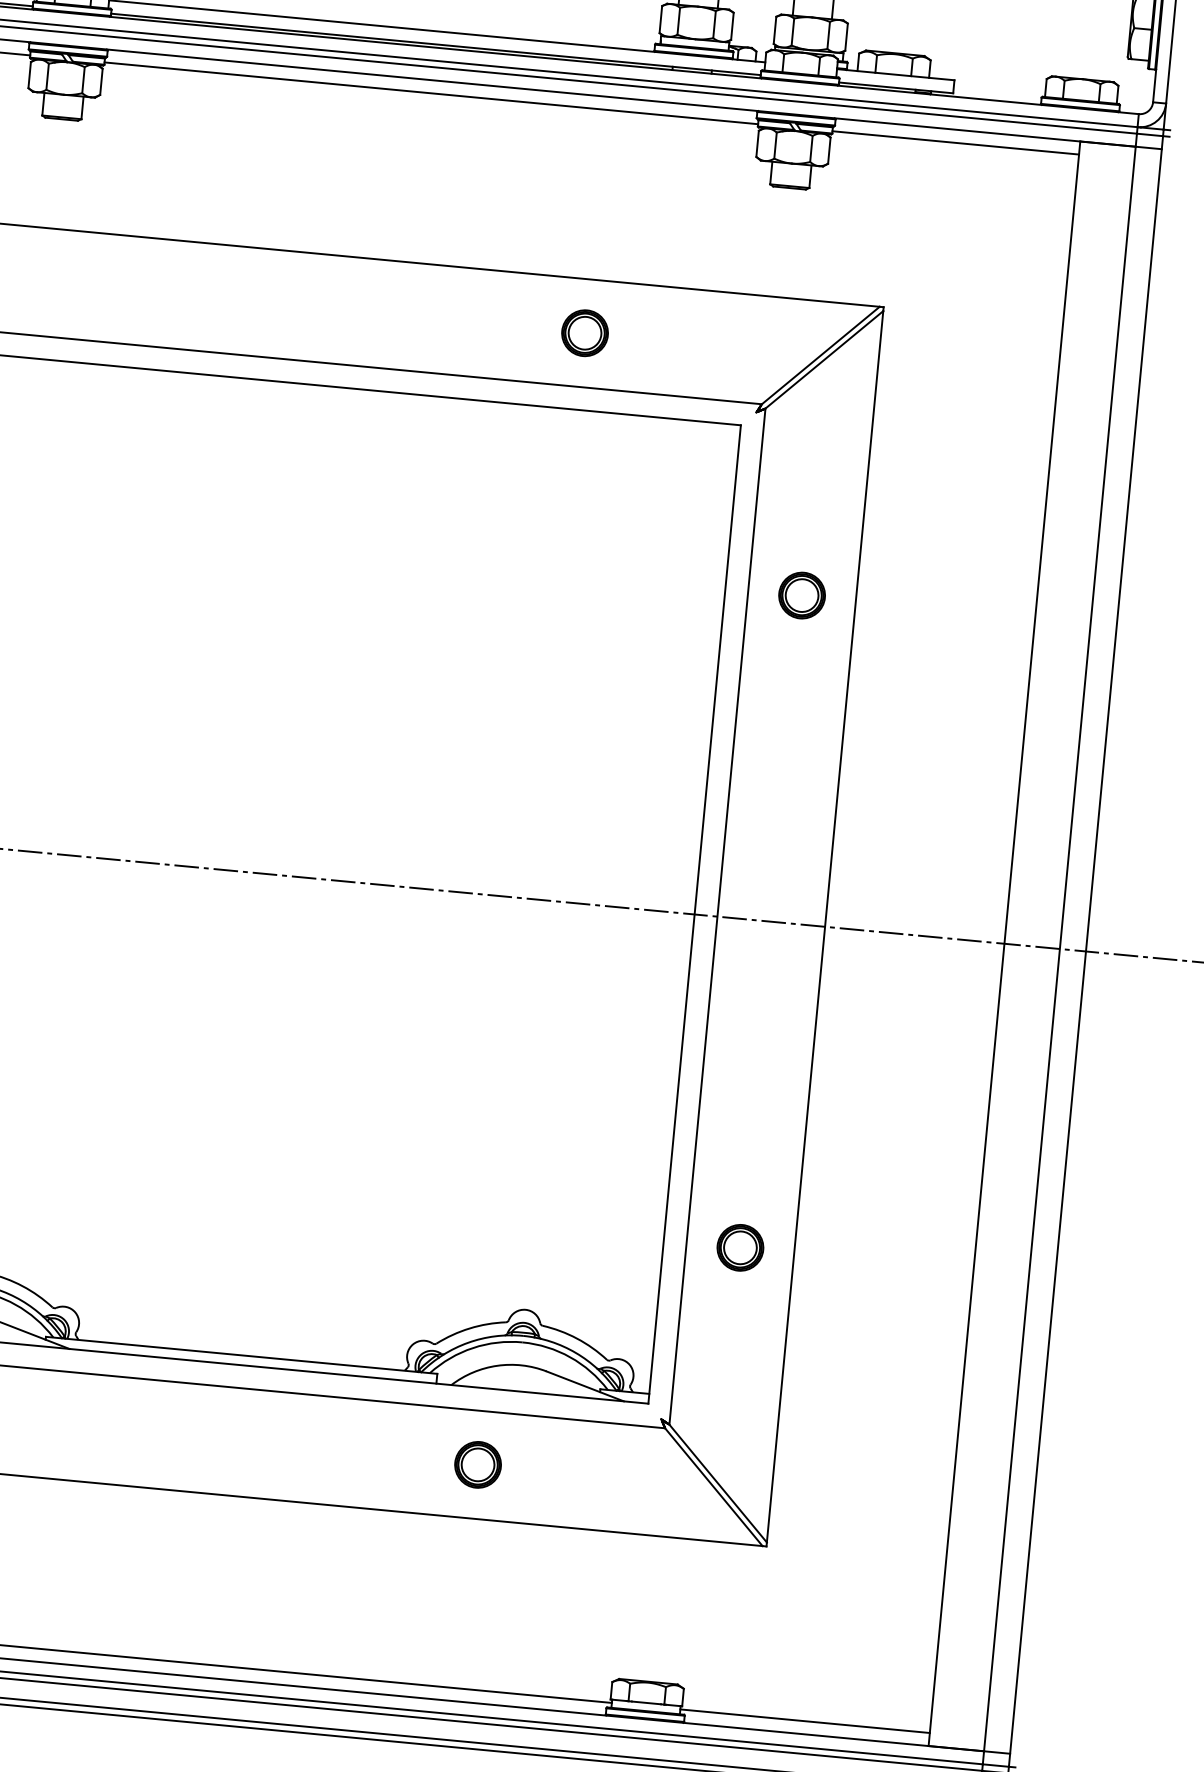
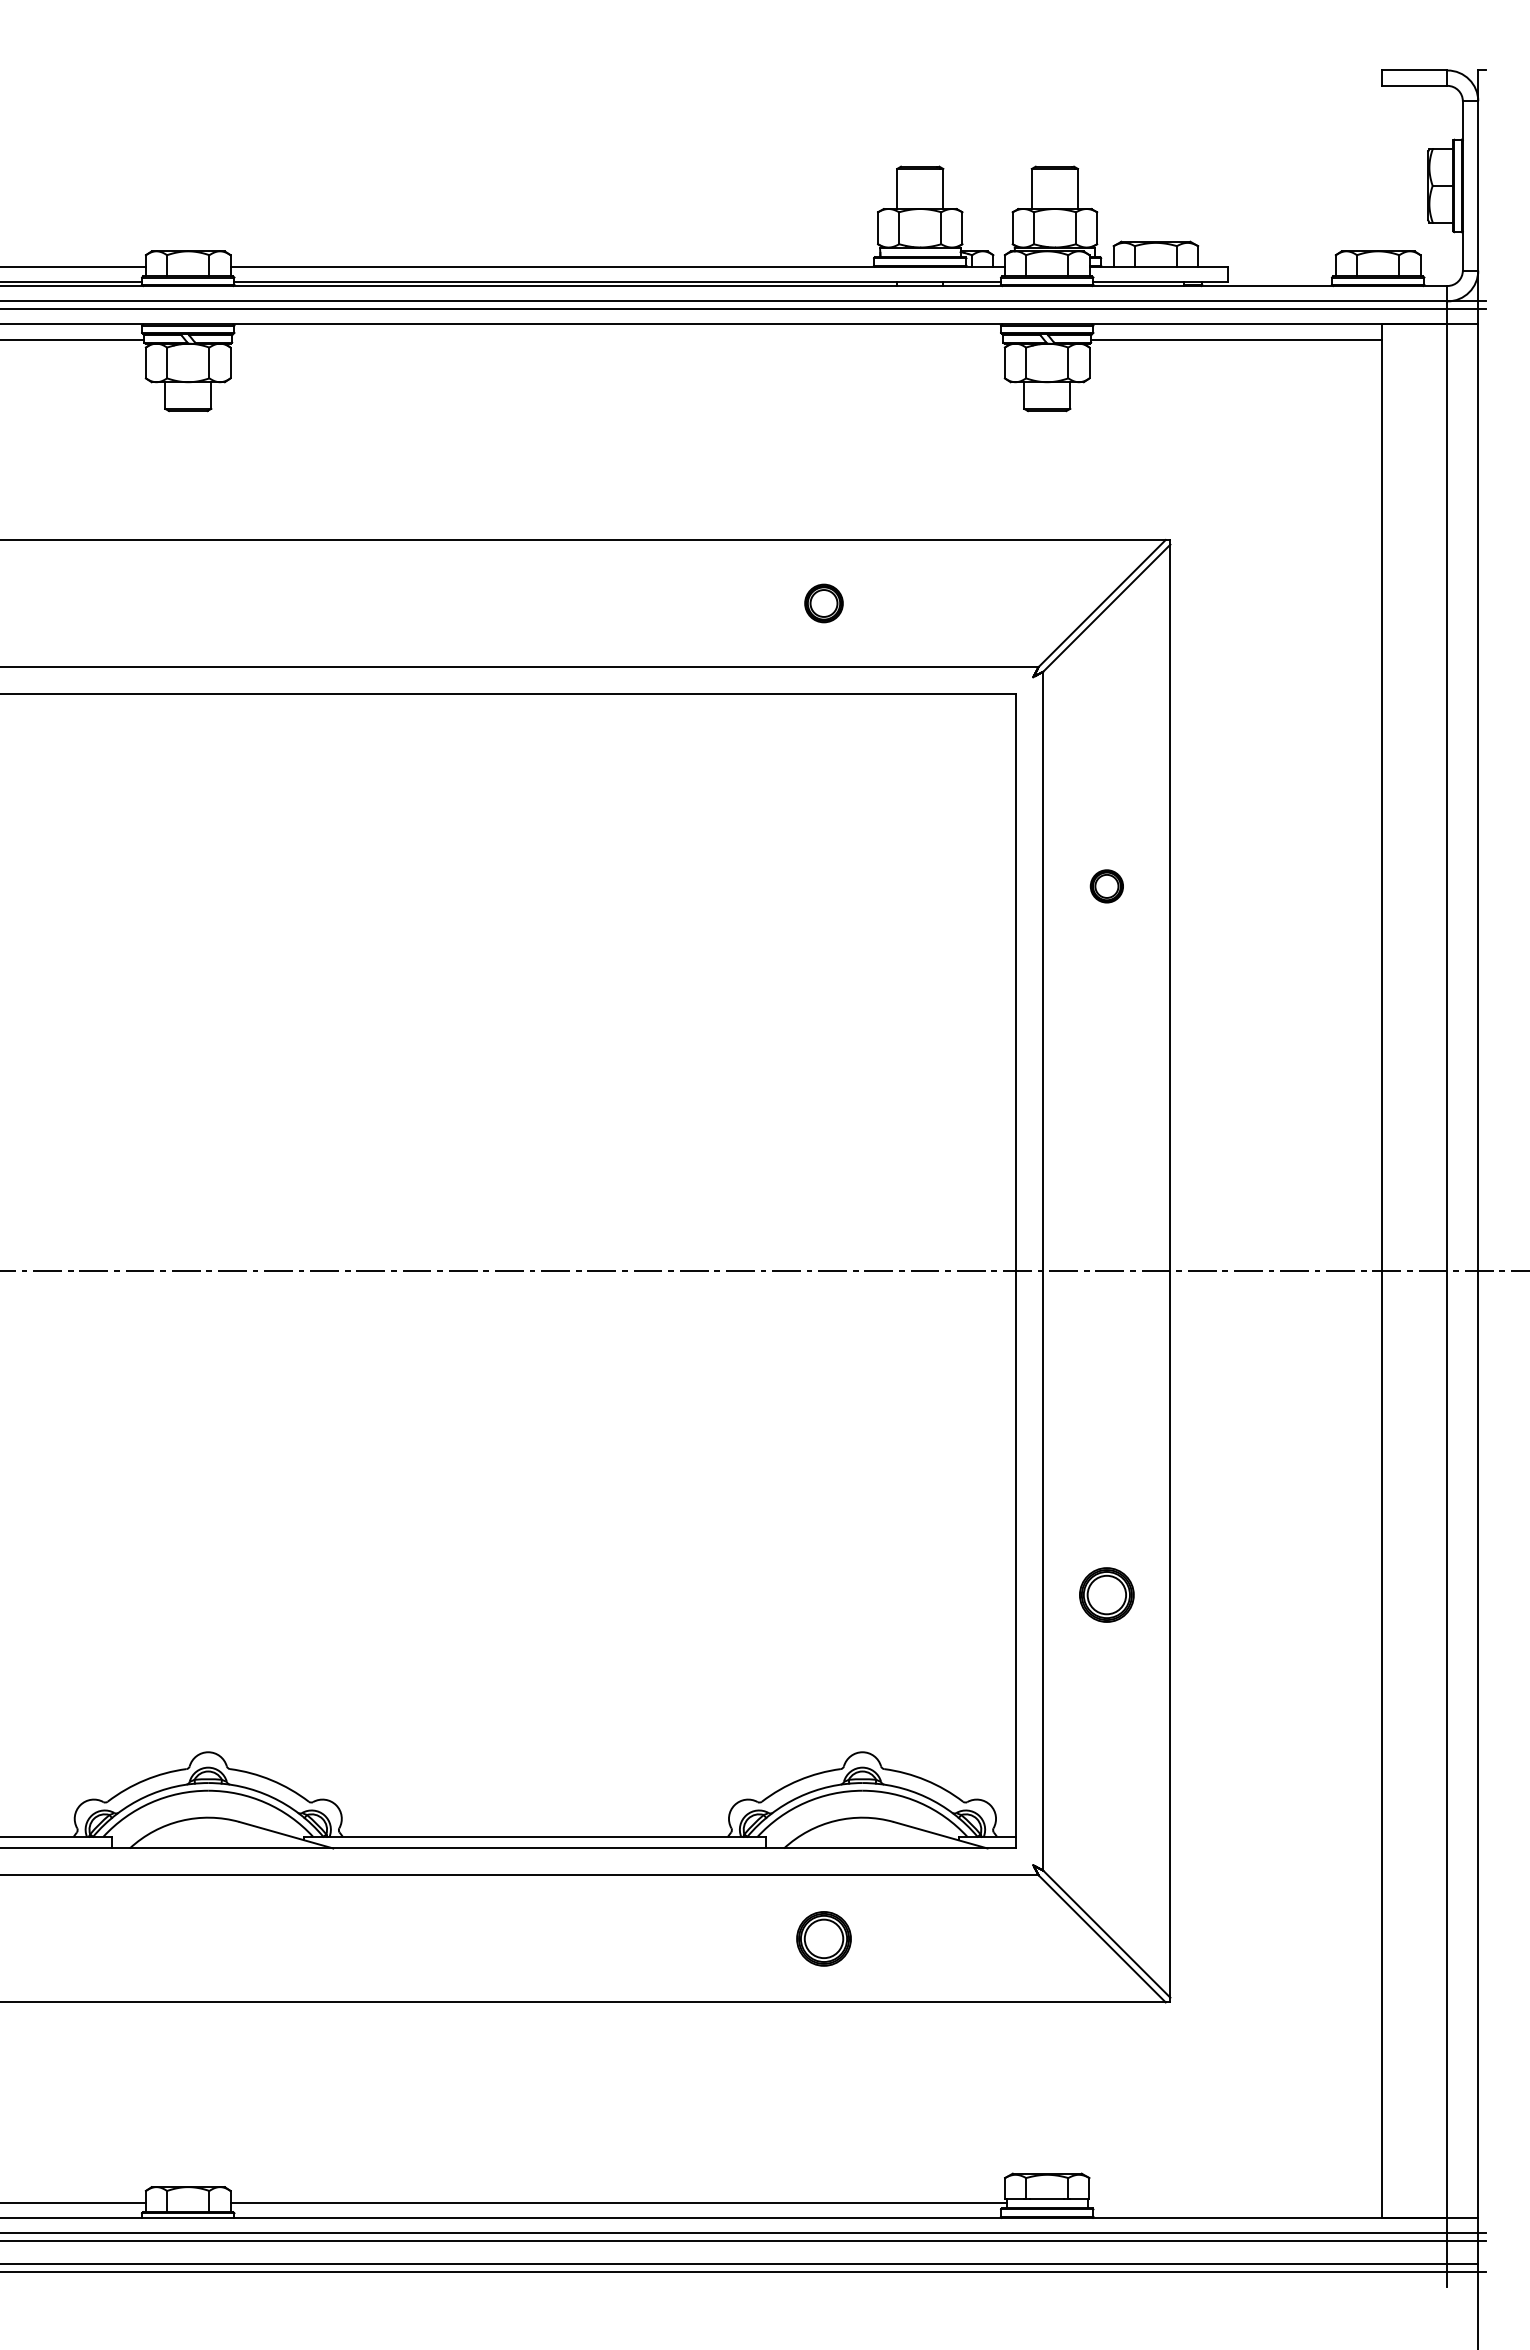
line: (431, 92) -> (617, 339), removed
part: (584, 333) -> (823, 603), size x0.7
part: (801, 595) -> (1106, 886), size x0.6
part: (740, 1247) -> (1106, 1594), moved
line: (804, 1721) -> (1234, 2202), removed

